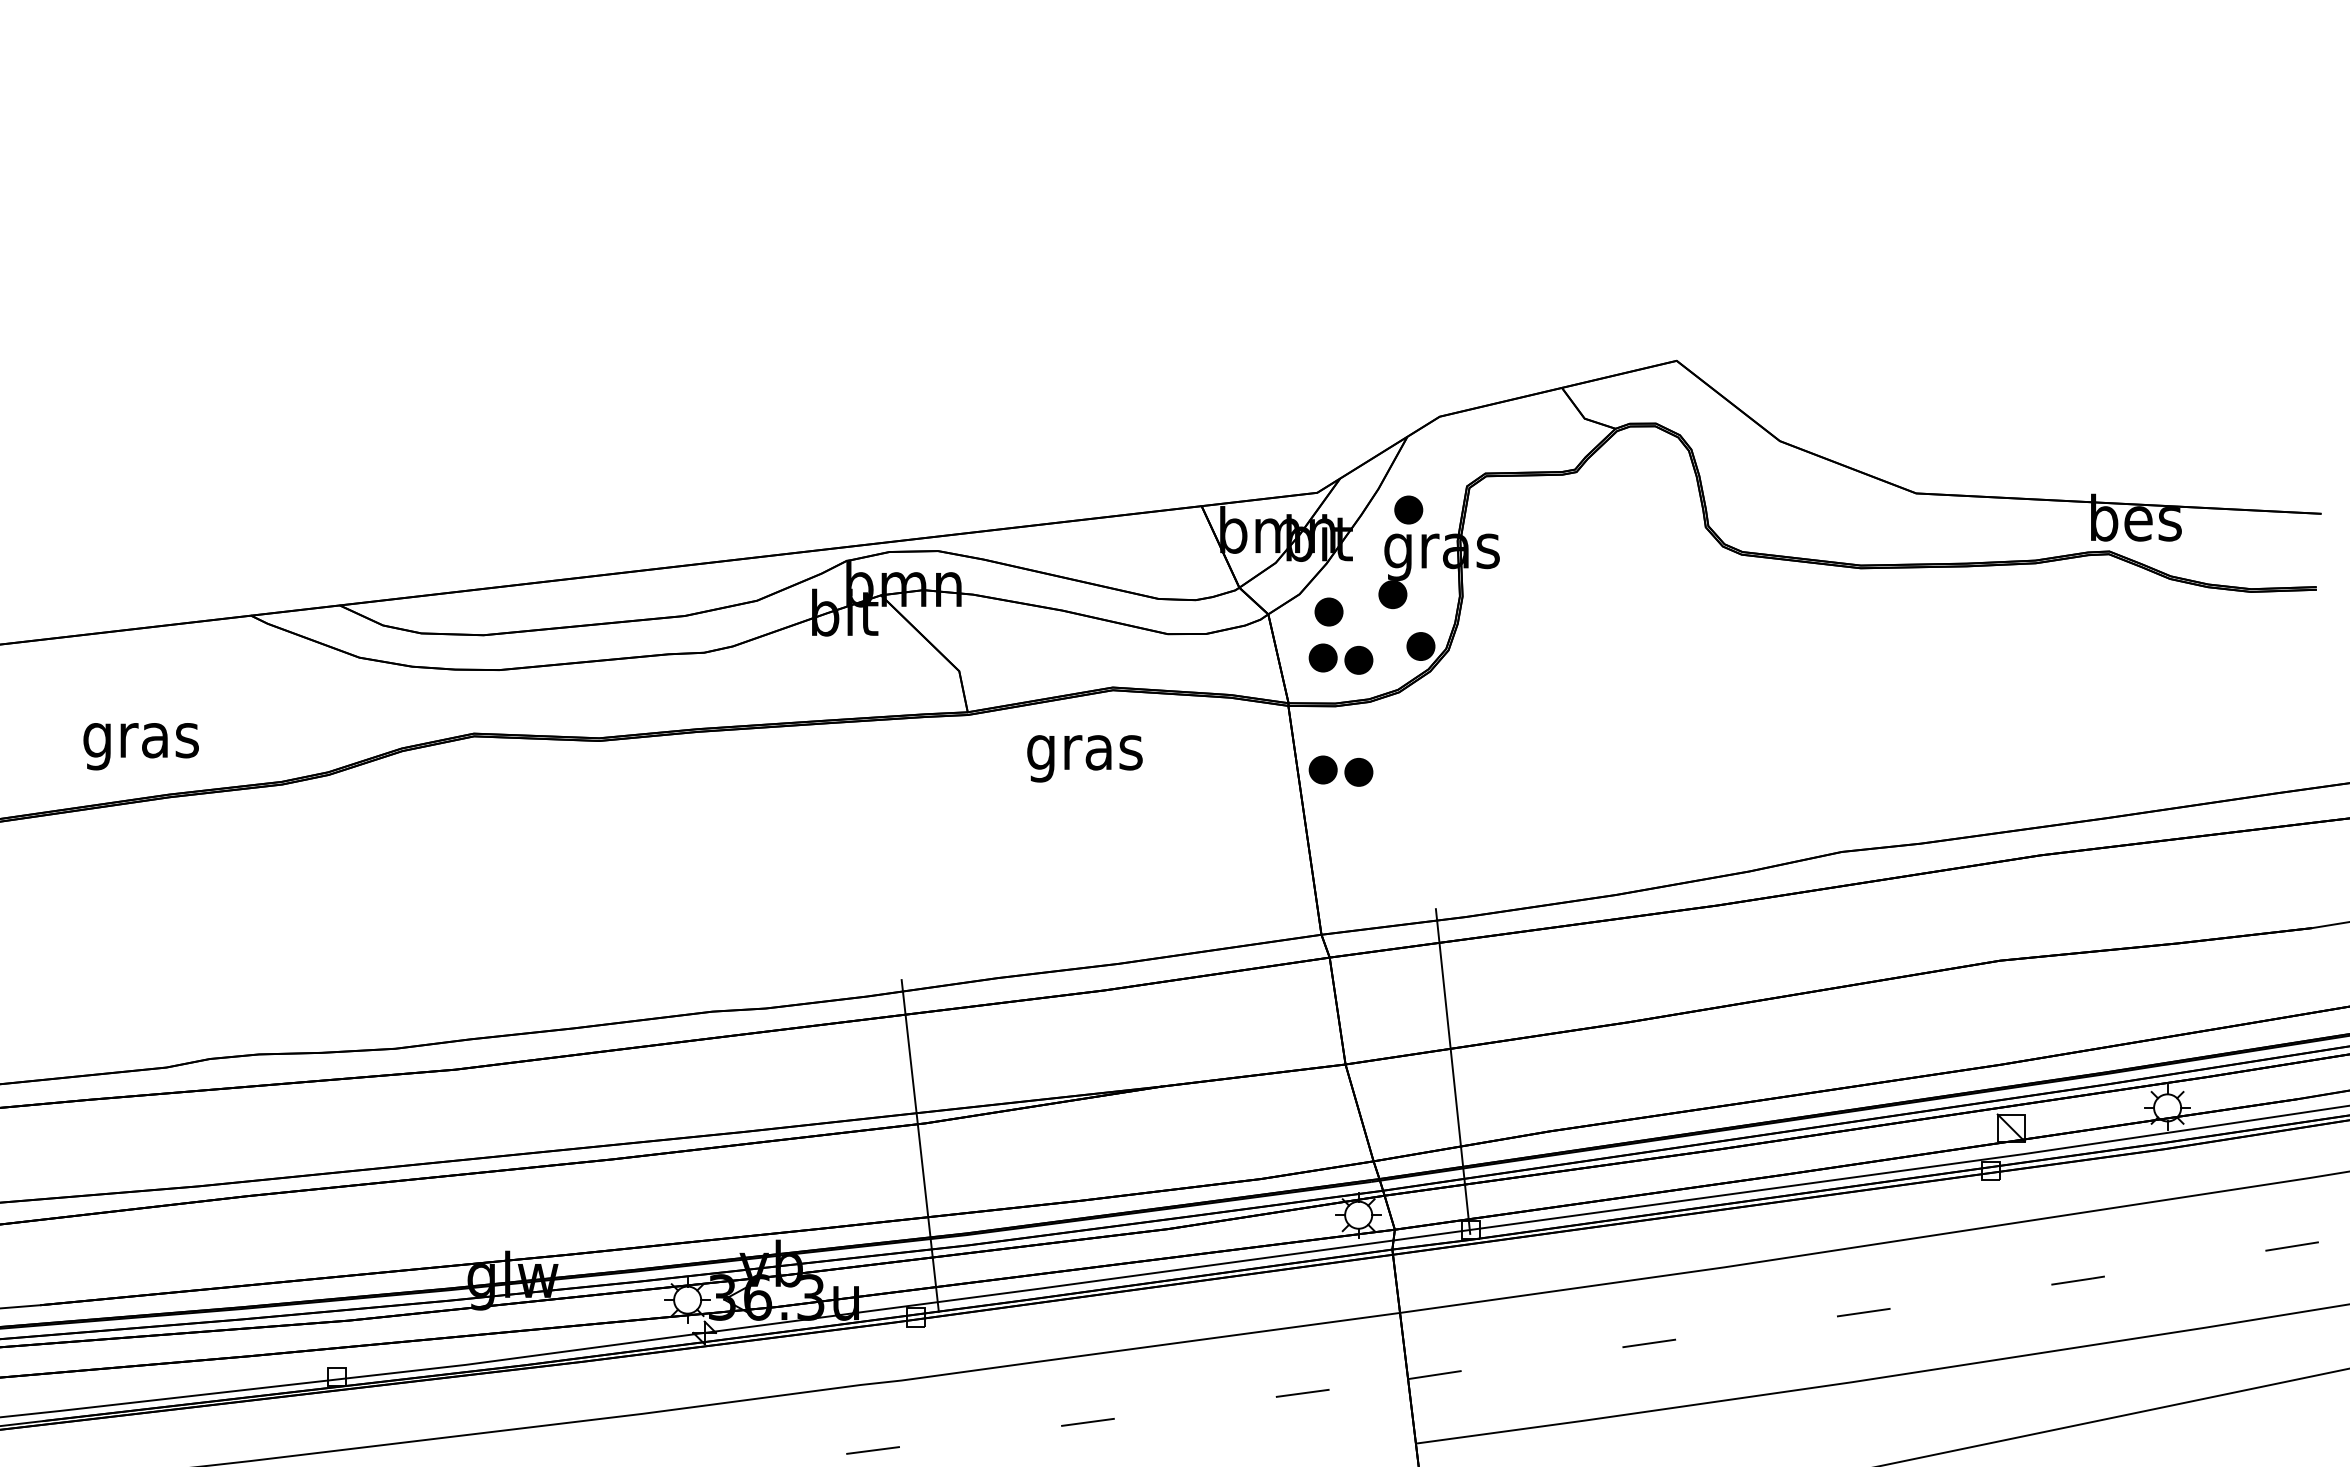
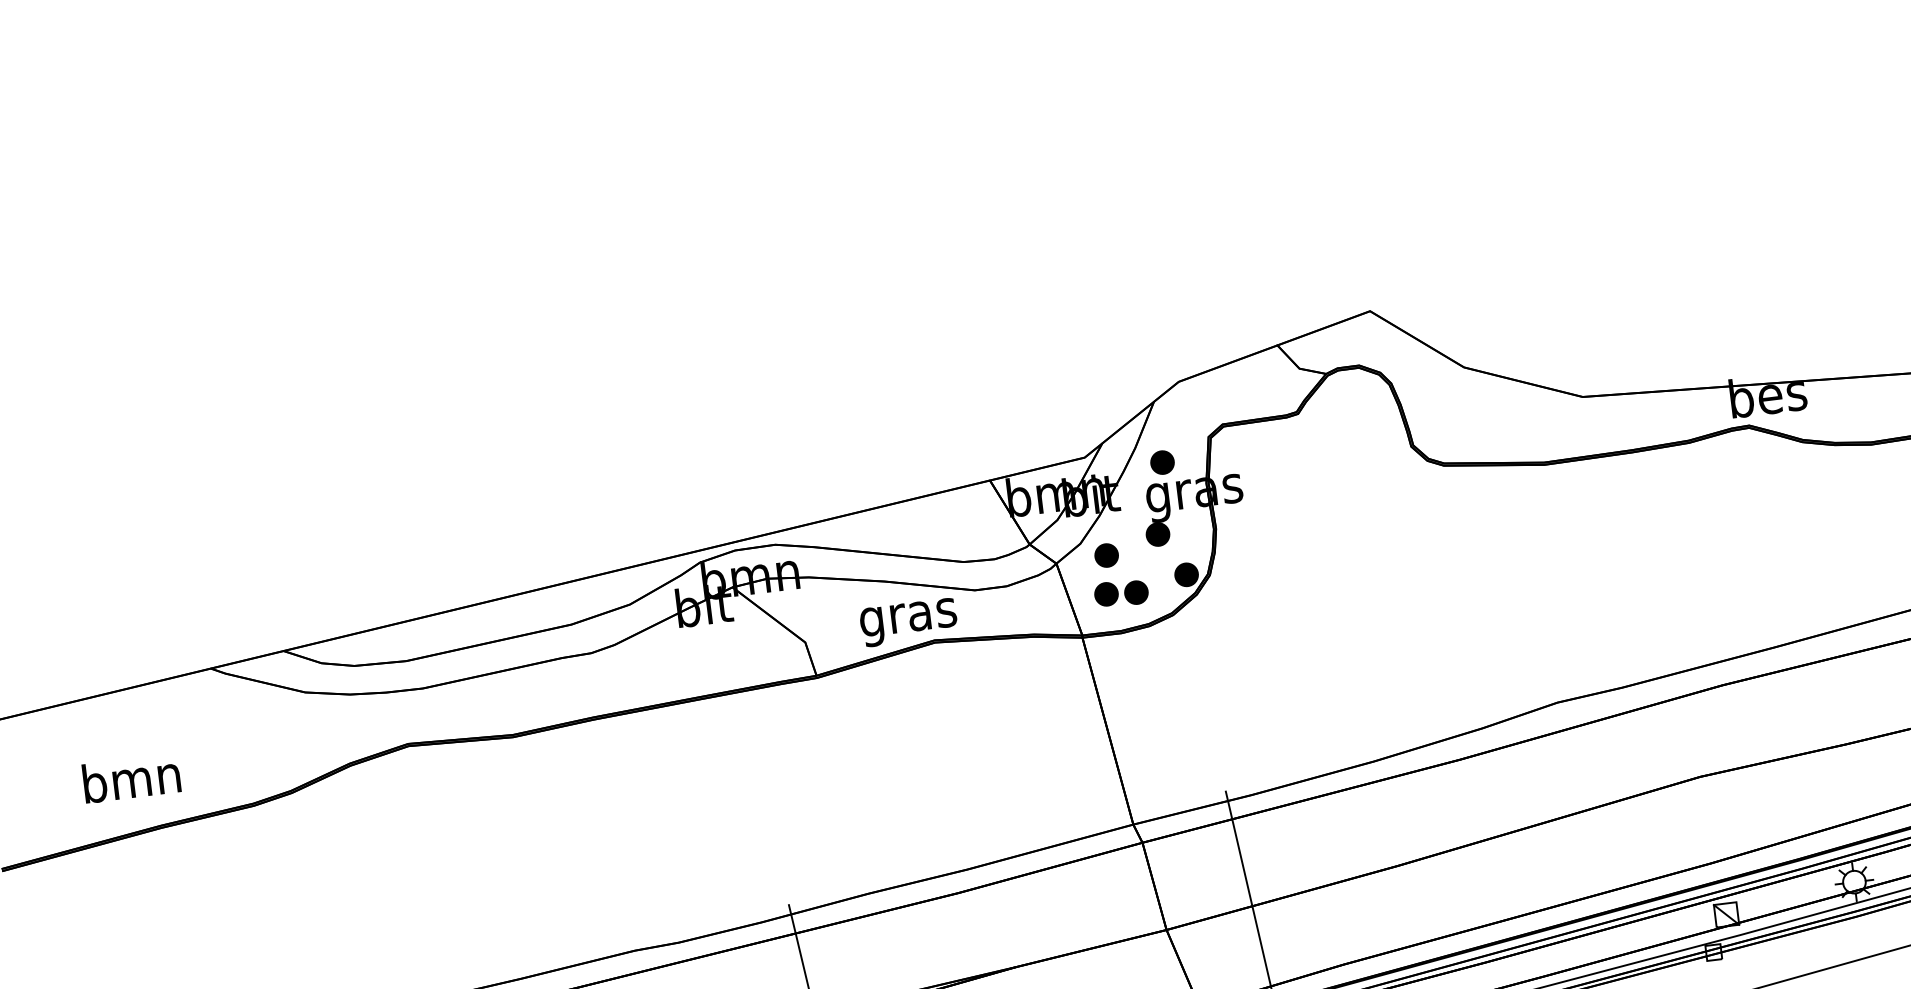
text: (140, 740) -> (131, 783), gras -> bmn
text: (1084, 758) -> (908, 622), moved
part: (1340, 770) -> (1132, 686), removed

